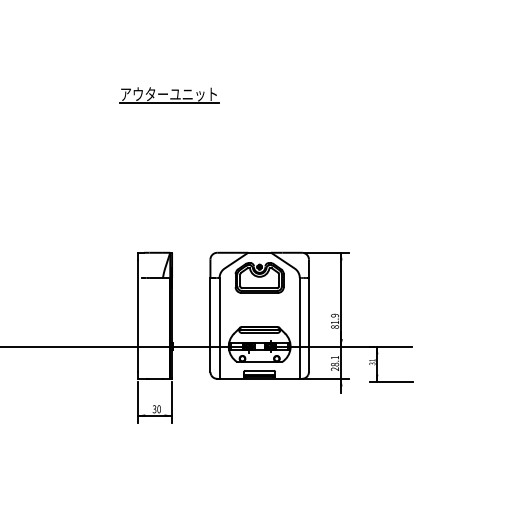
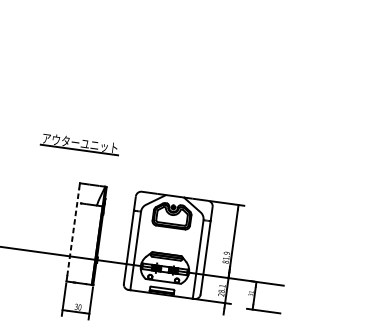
part: (169, 95) -> (80, 144), moved
line: (137, 315) -> (73, 232), solid -> dashed

